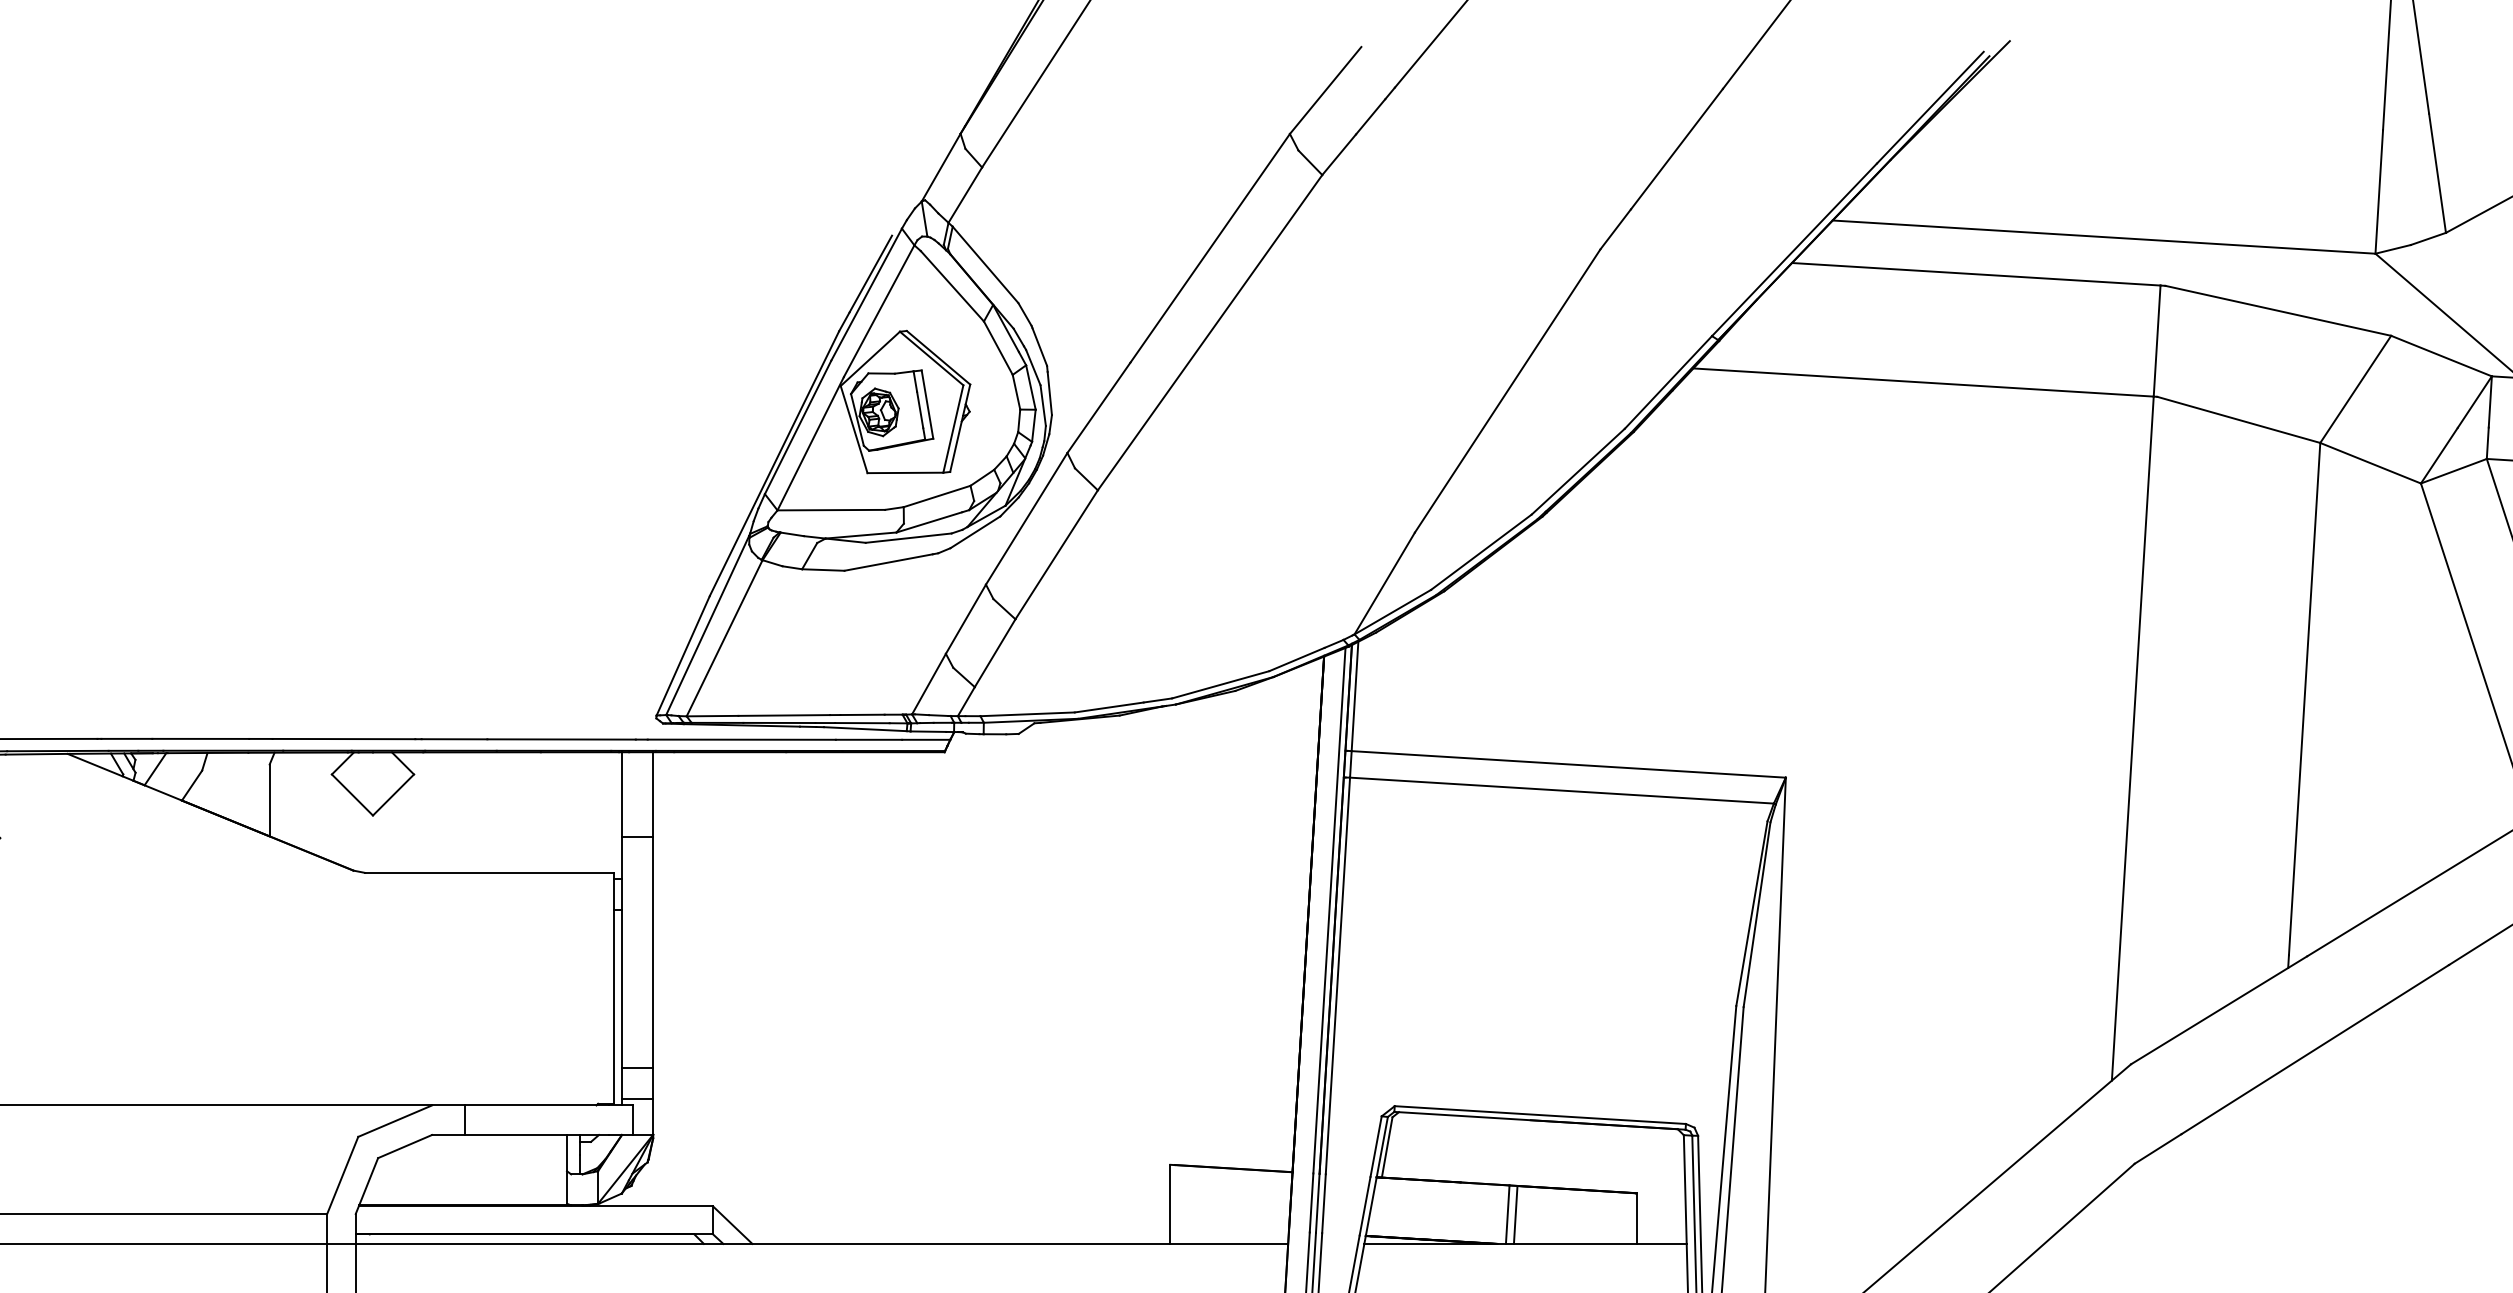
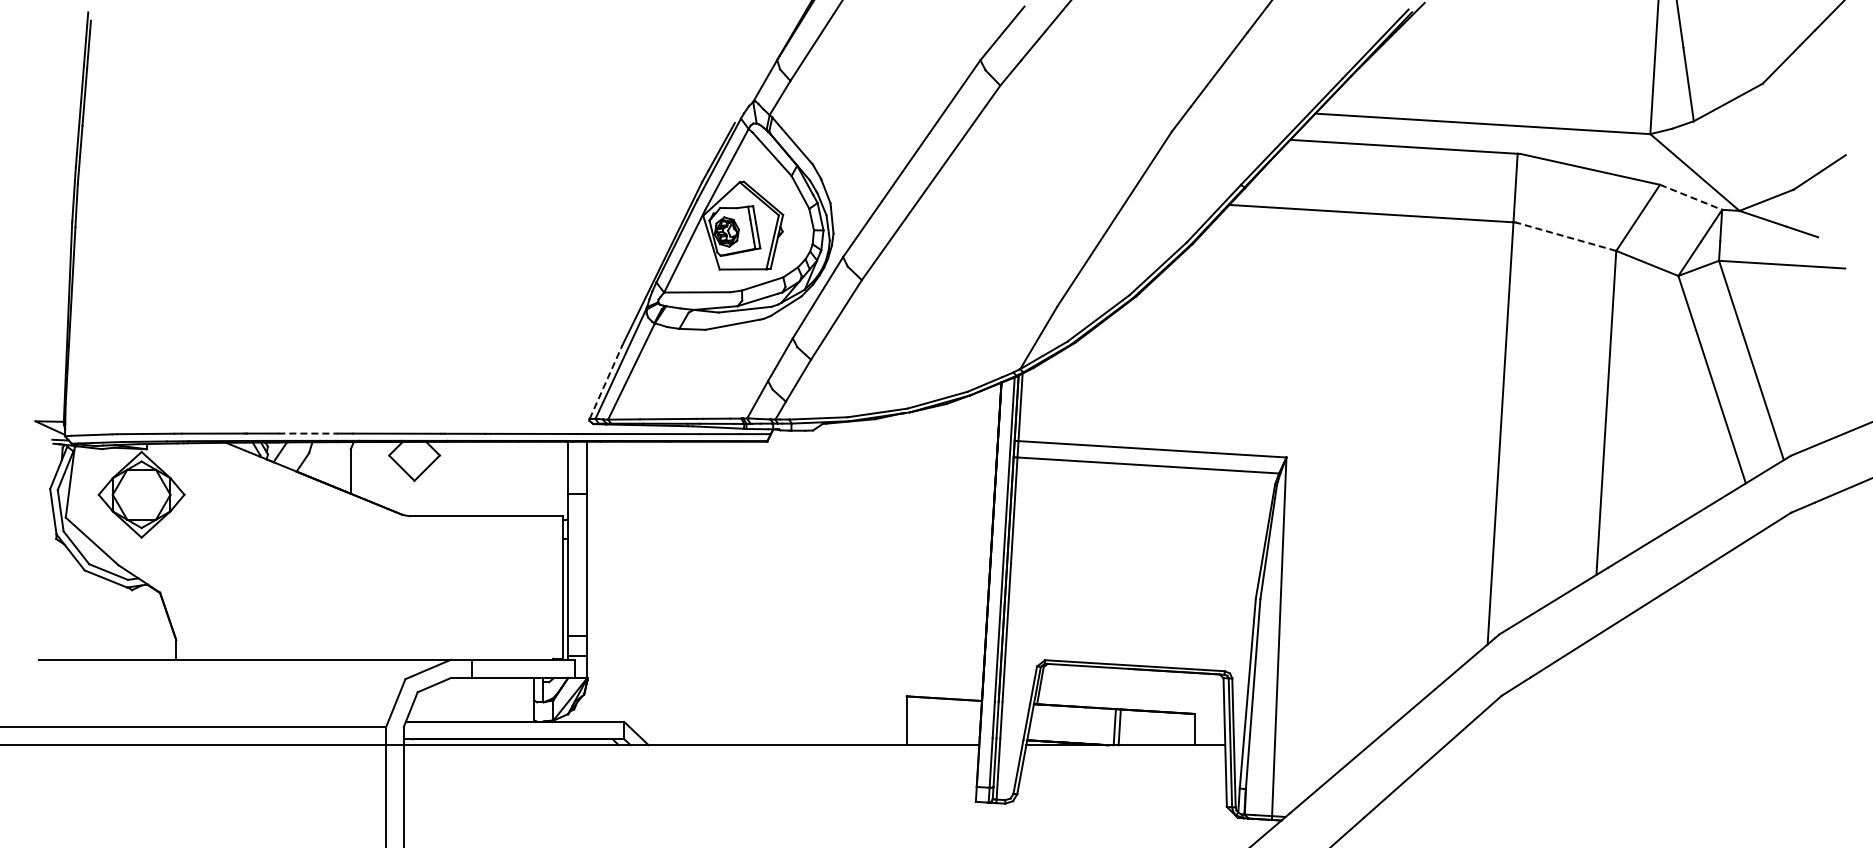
line: (2442, 356) -> (1691, 197), solid -> dashed
line: (2238, 419) -> (1565, 236), solid -> dashed
line: (684, 654) -> (606, 381), solid -> dashed
line: (201, 738) -> (308, 433), solid -> dashed

